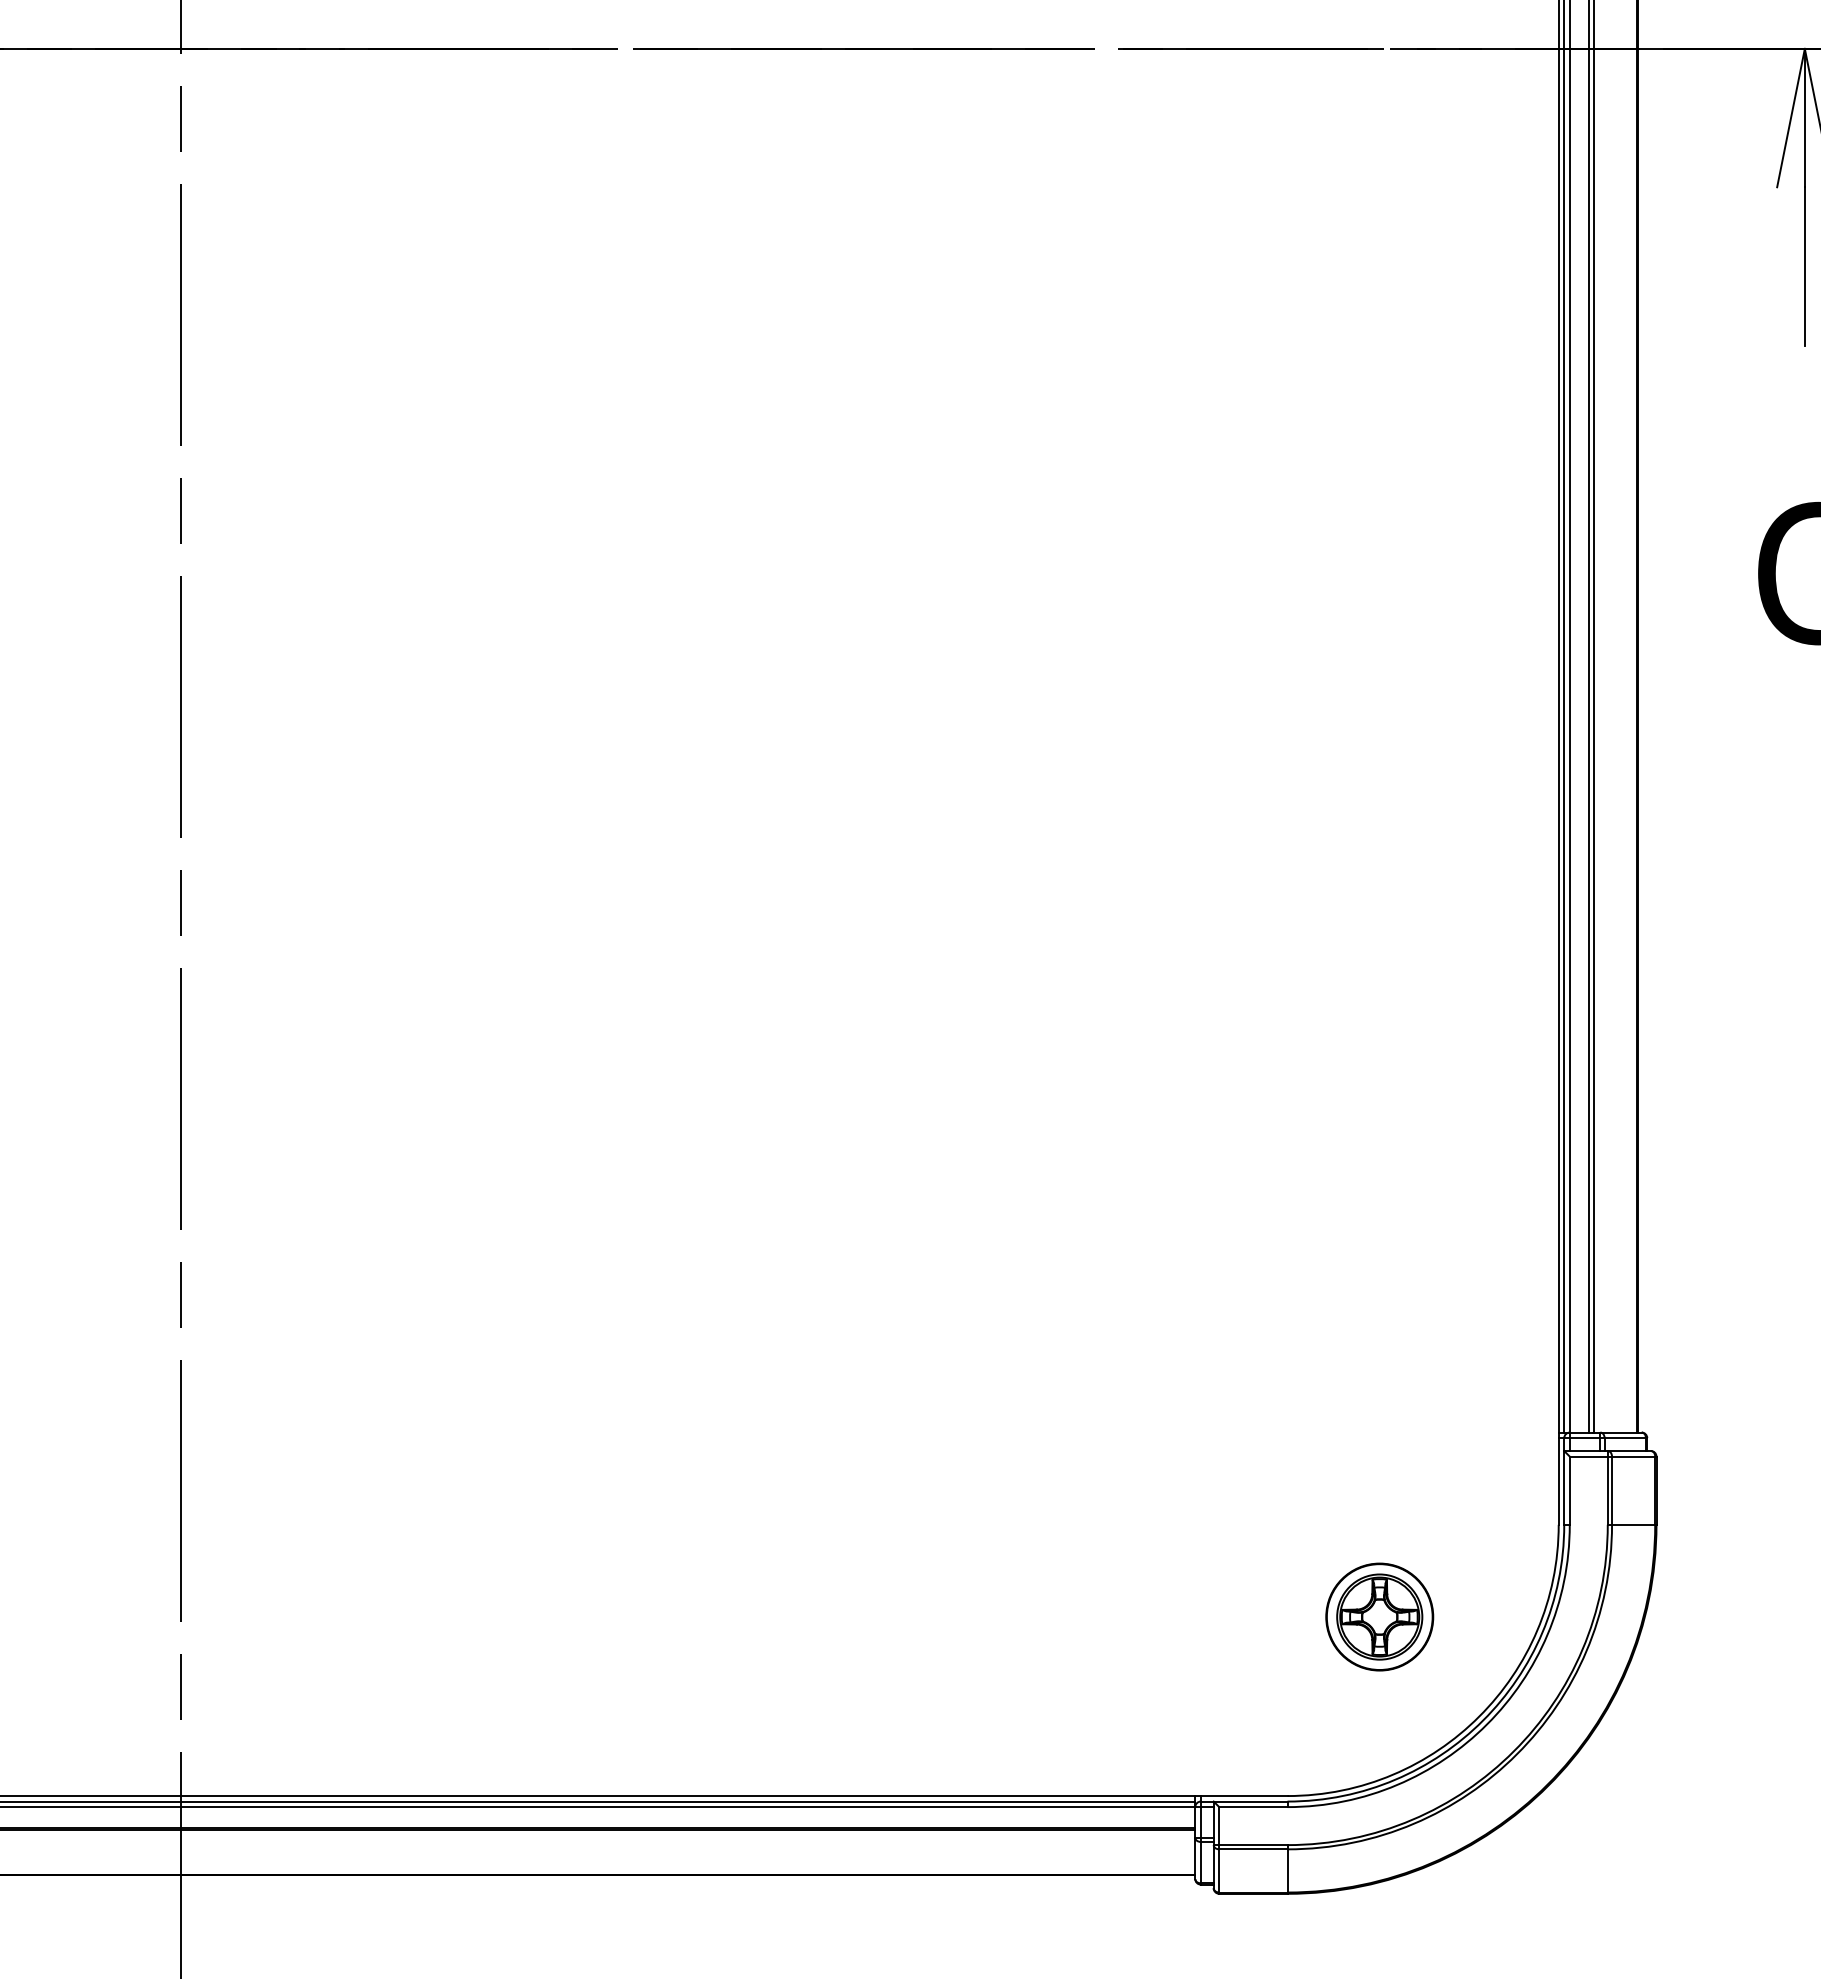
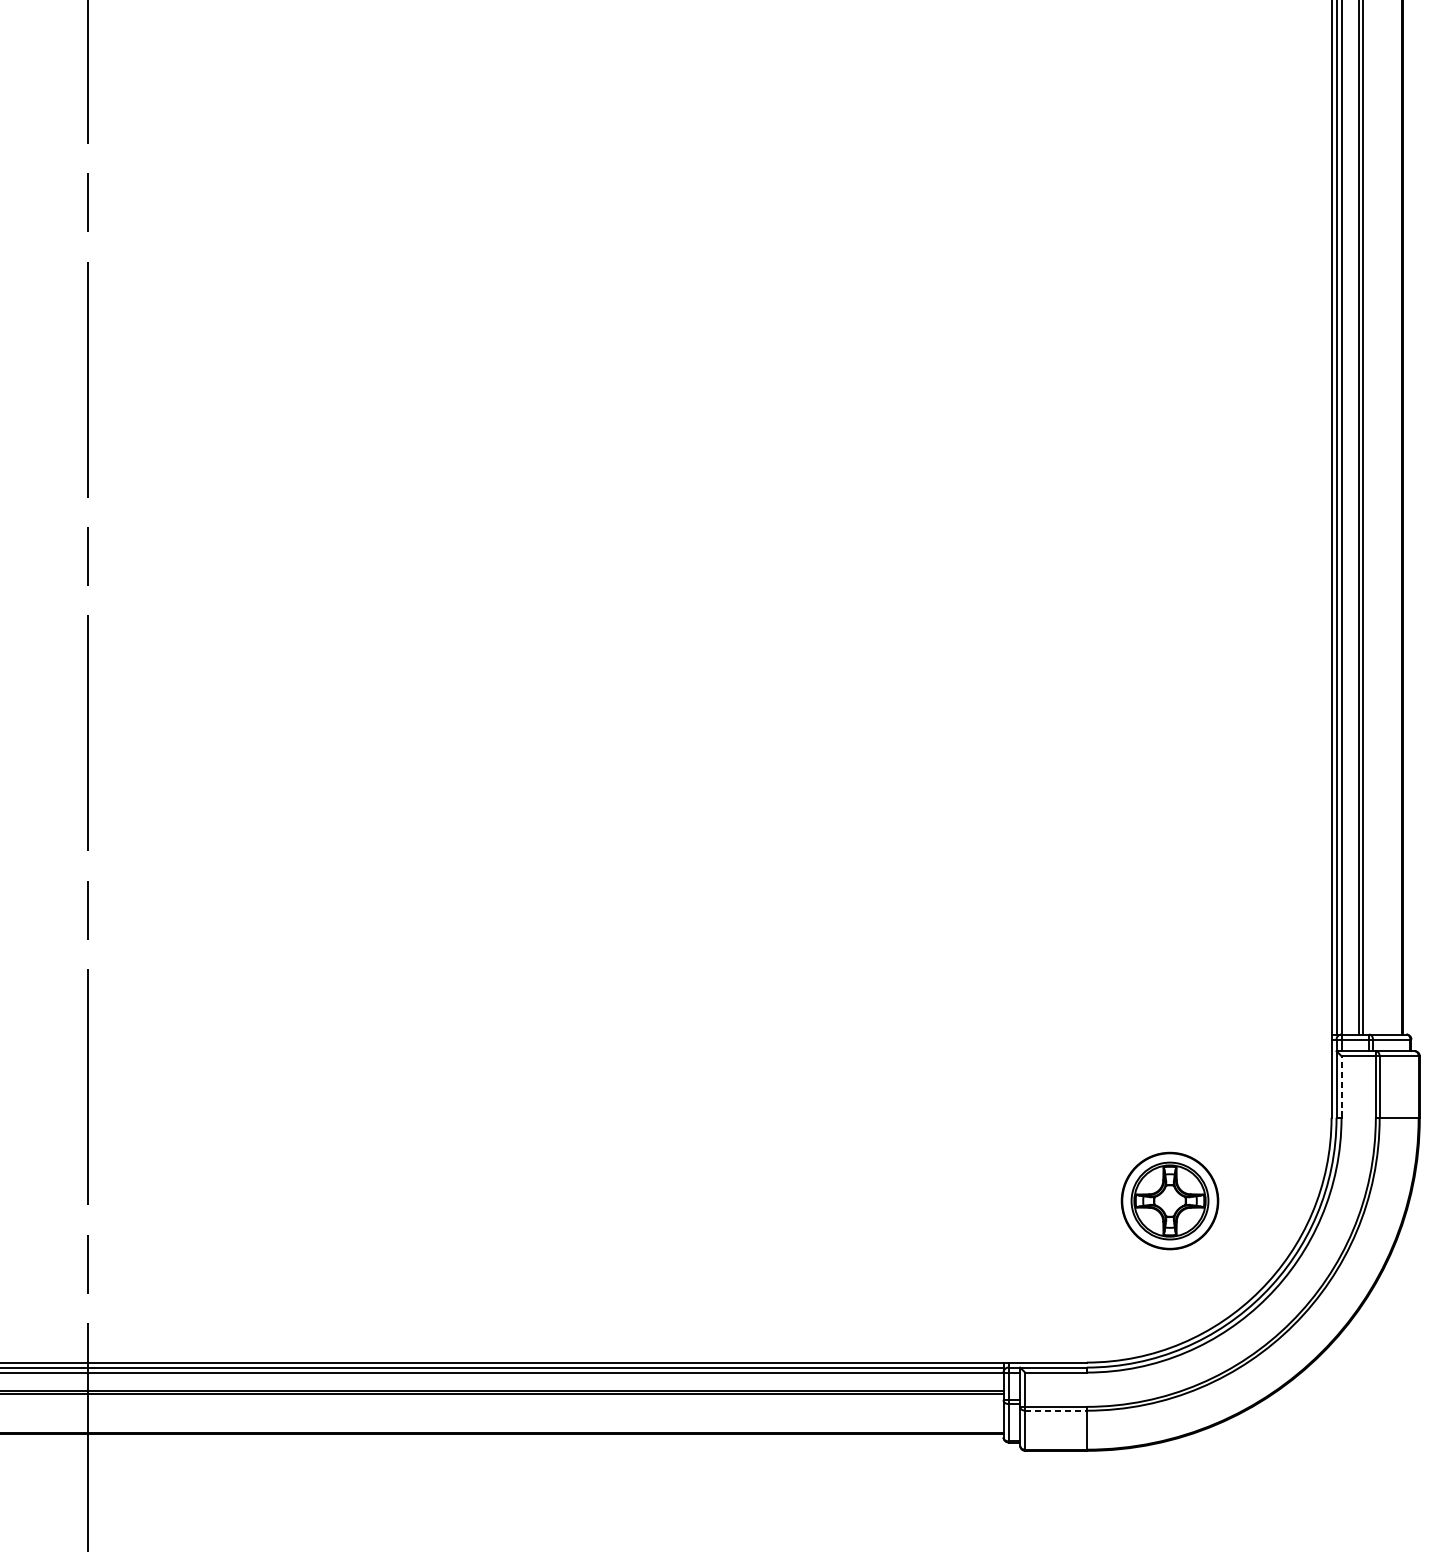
line: (1569, 1490) -> (1341, 1086), solid -> dashed
line: (1253, 1849) -> (1056, 1410), solid -> dashed

